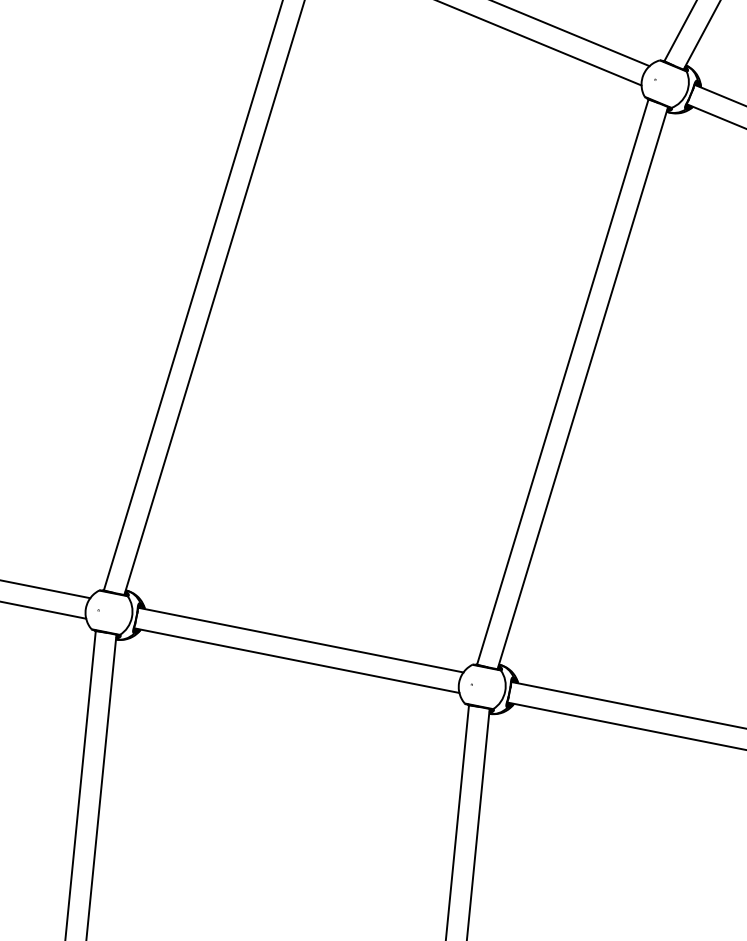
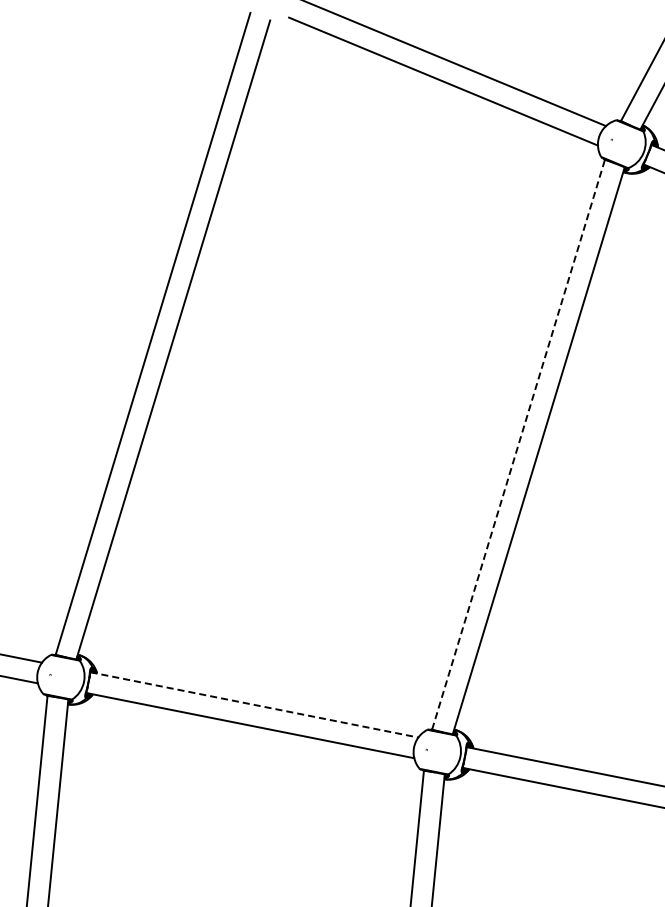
line: (562, 381) -> (518, 444), solid -> dashed
line: (300, 640) -> (254, 705), solid -> dashed

